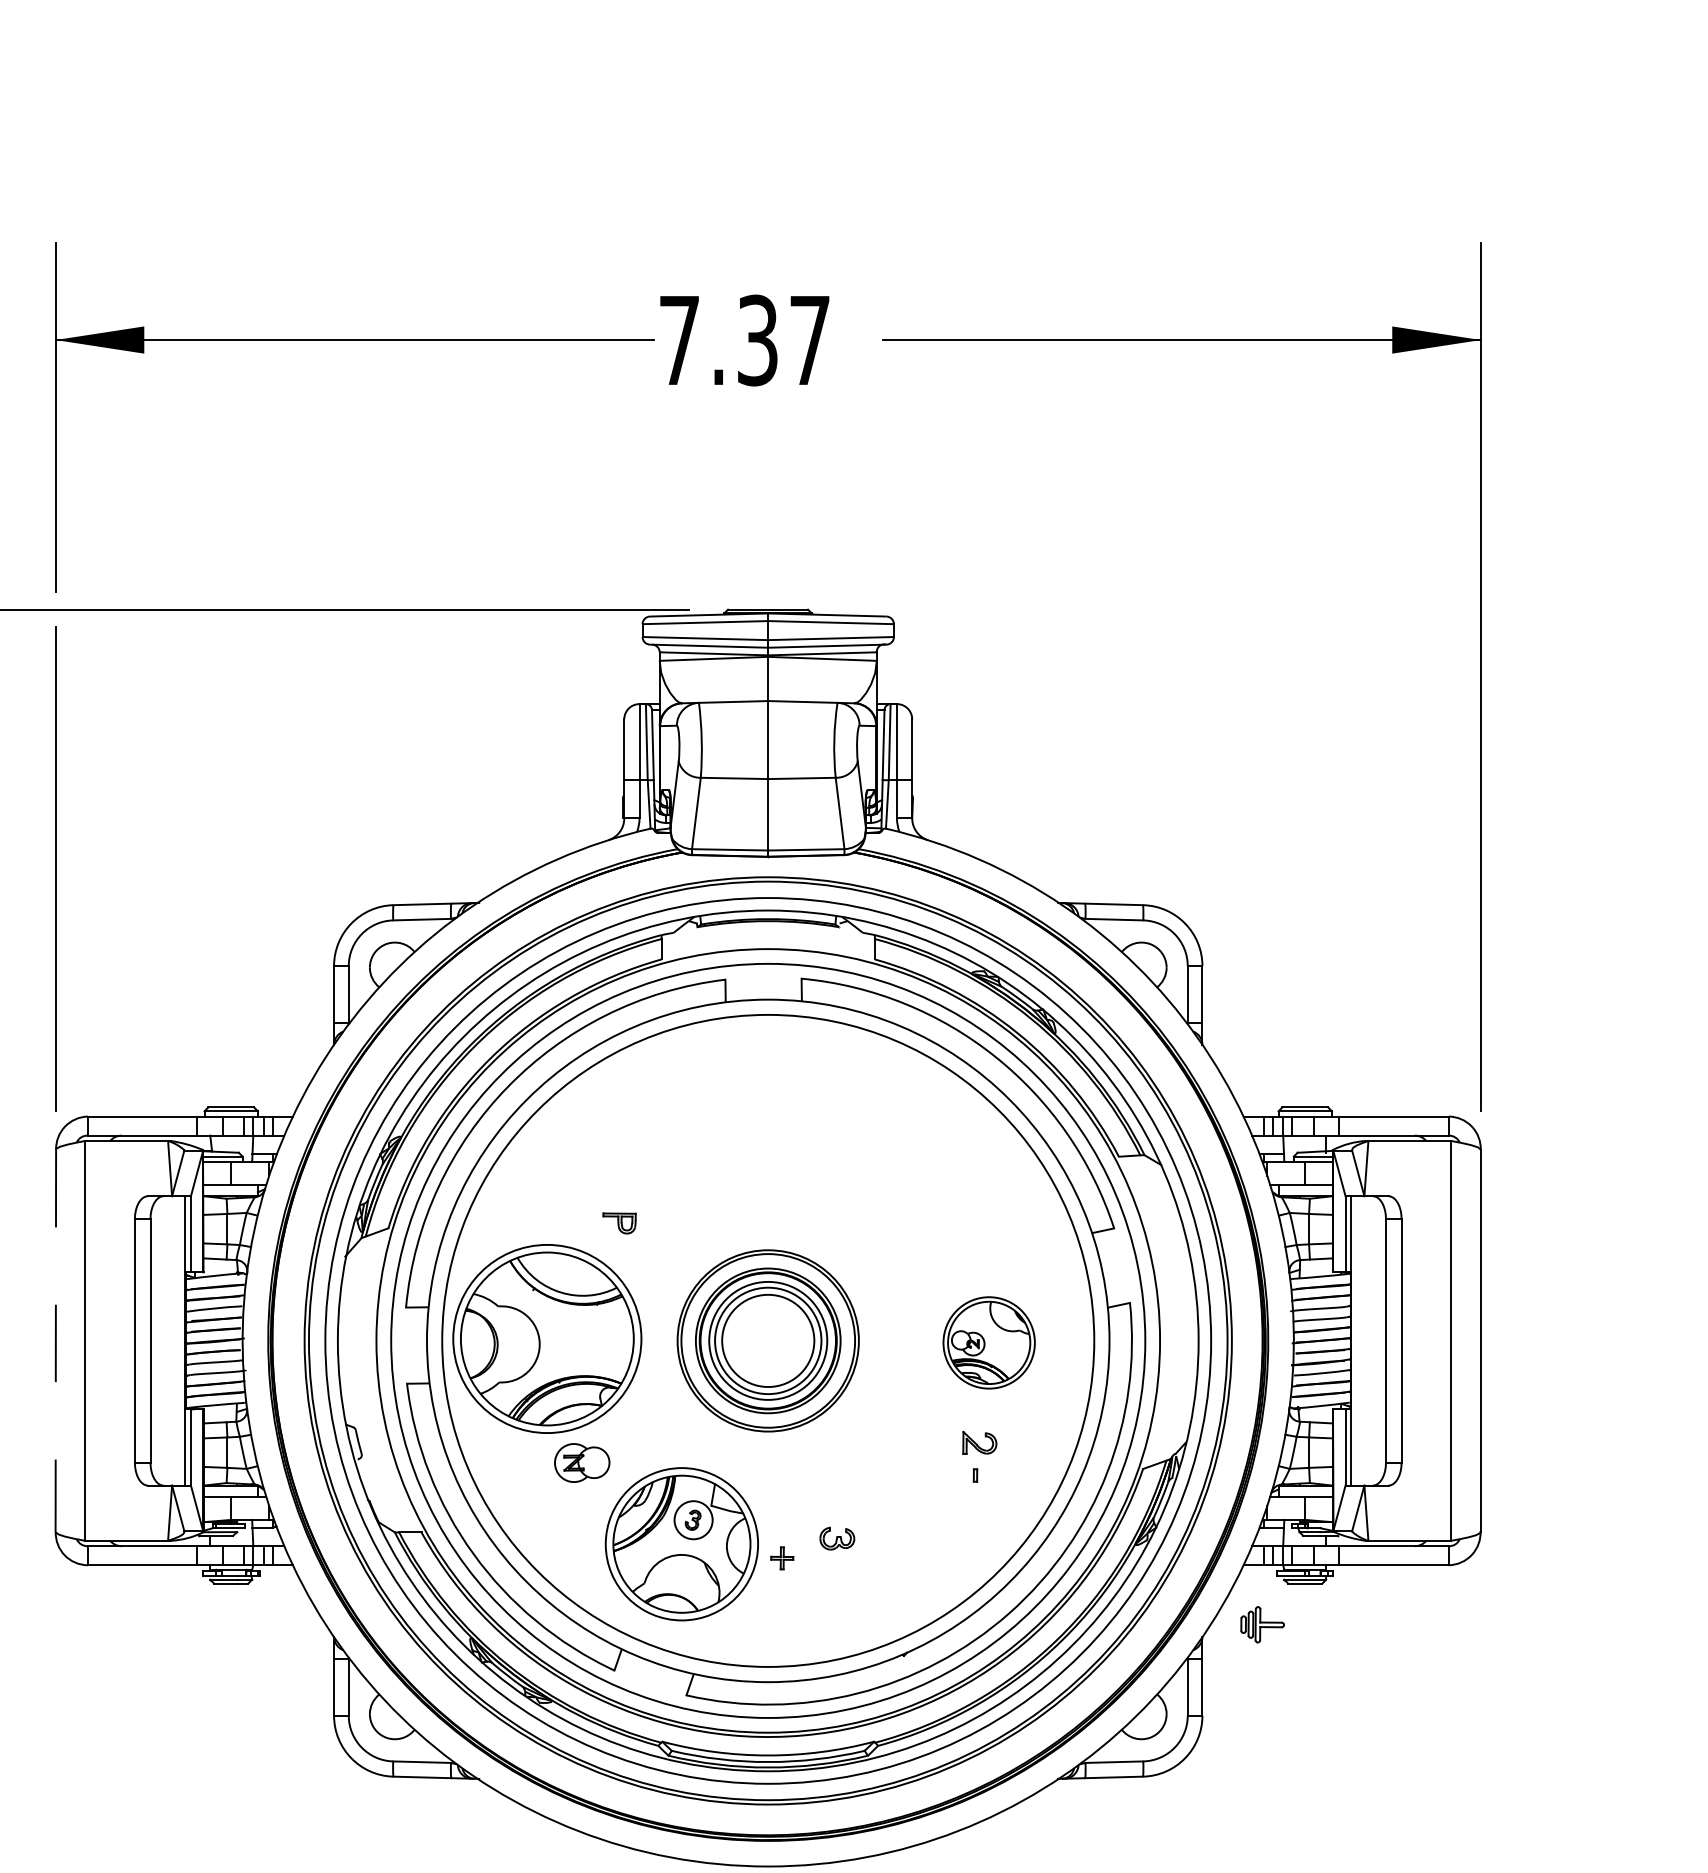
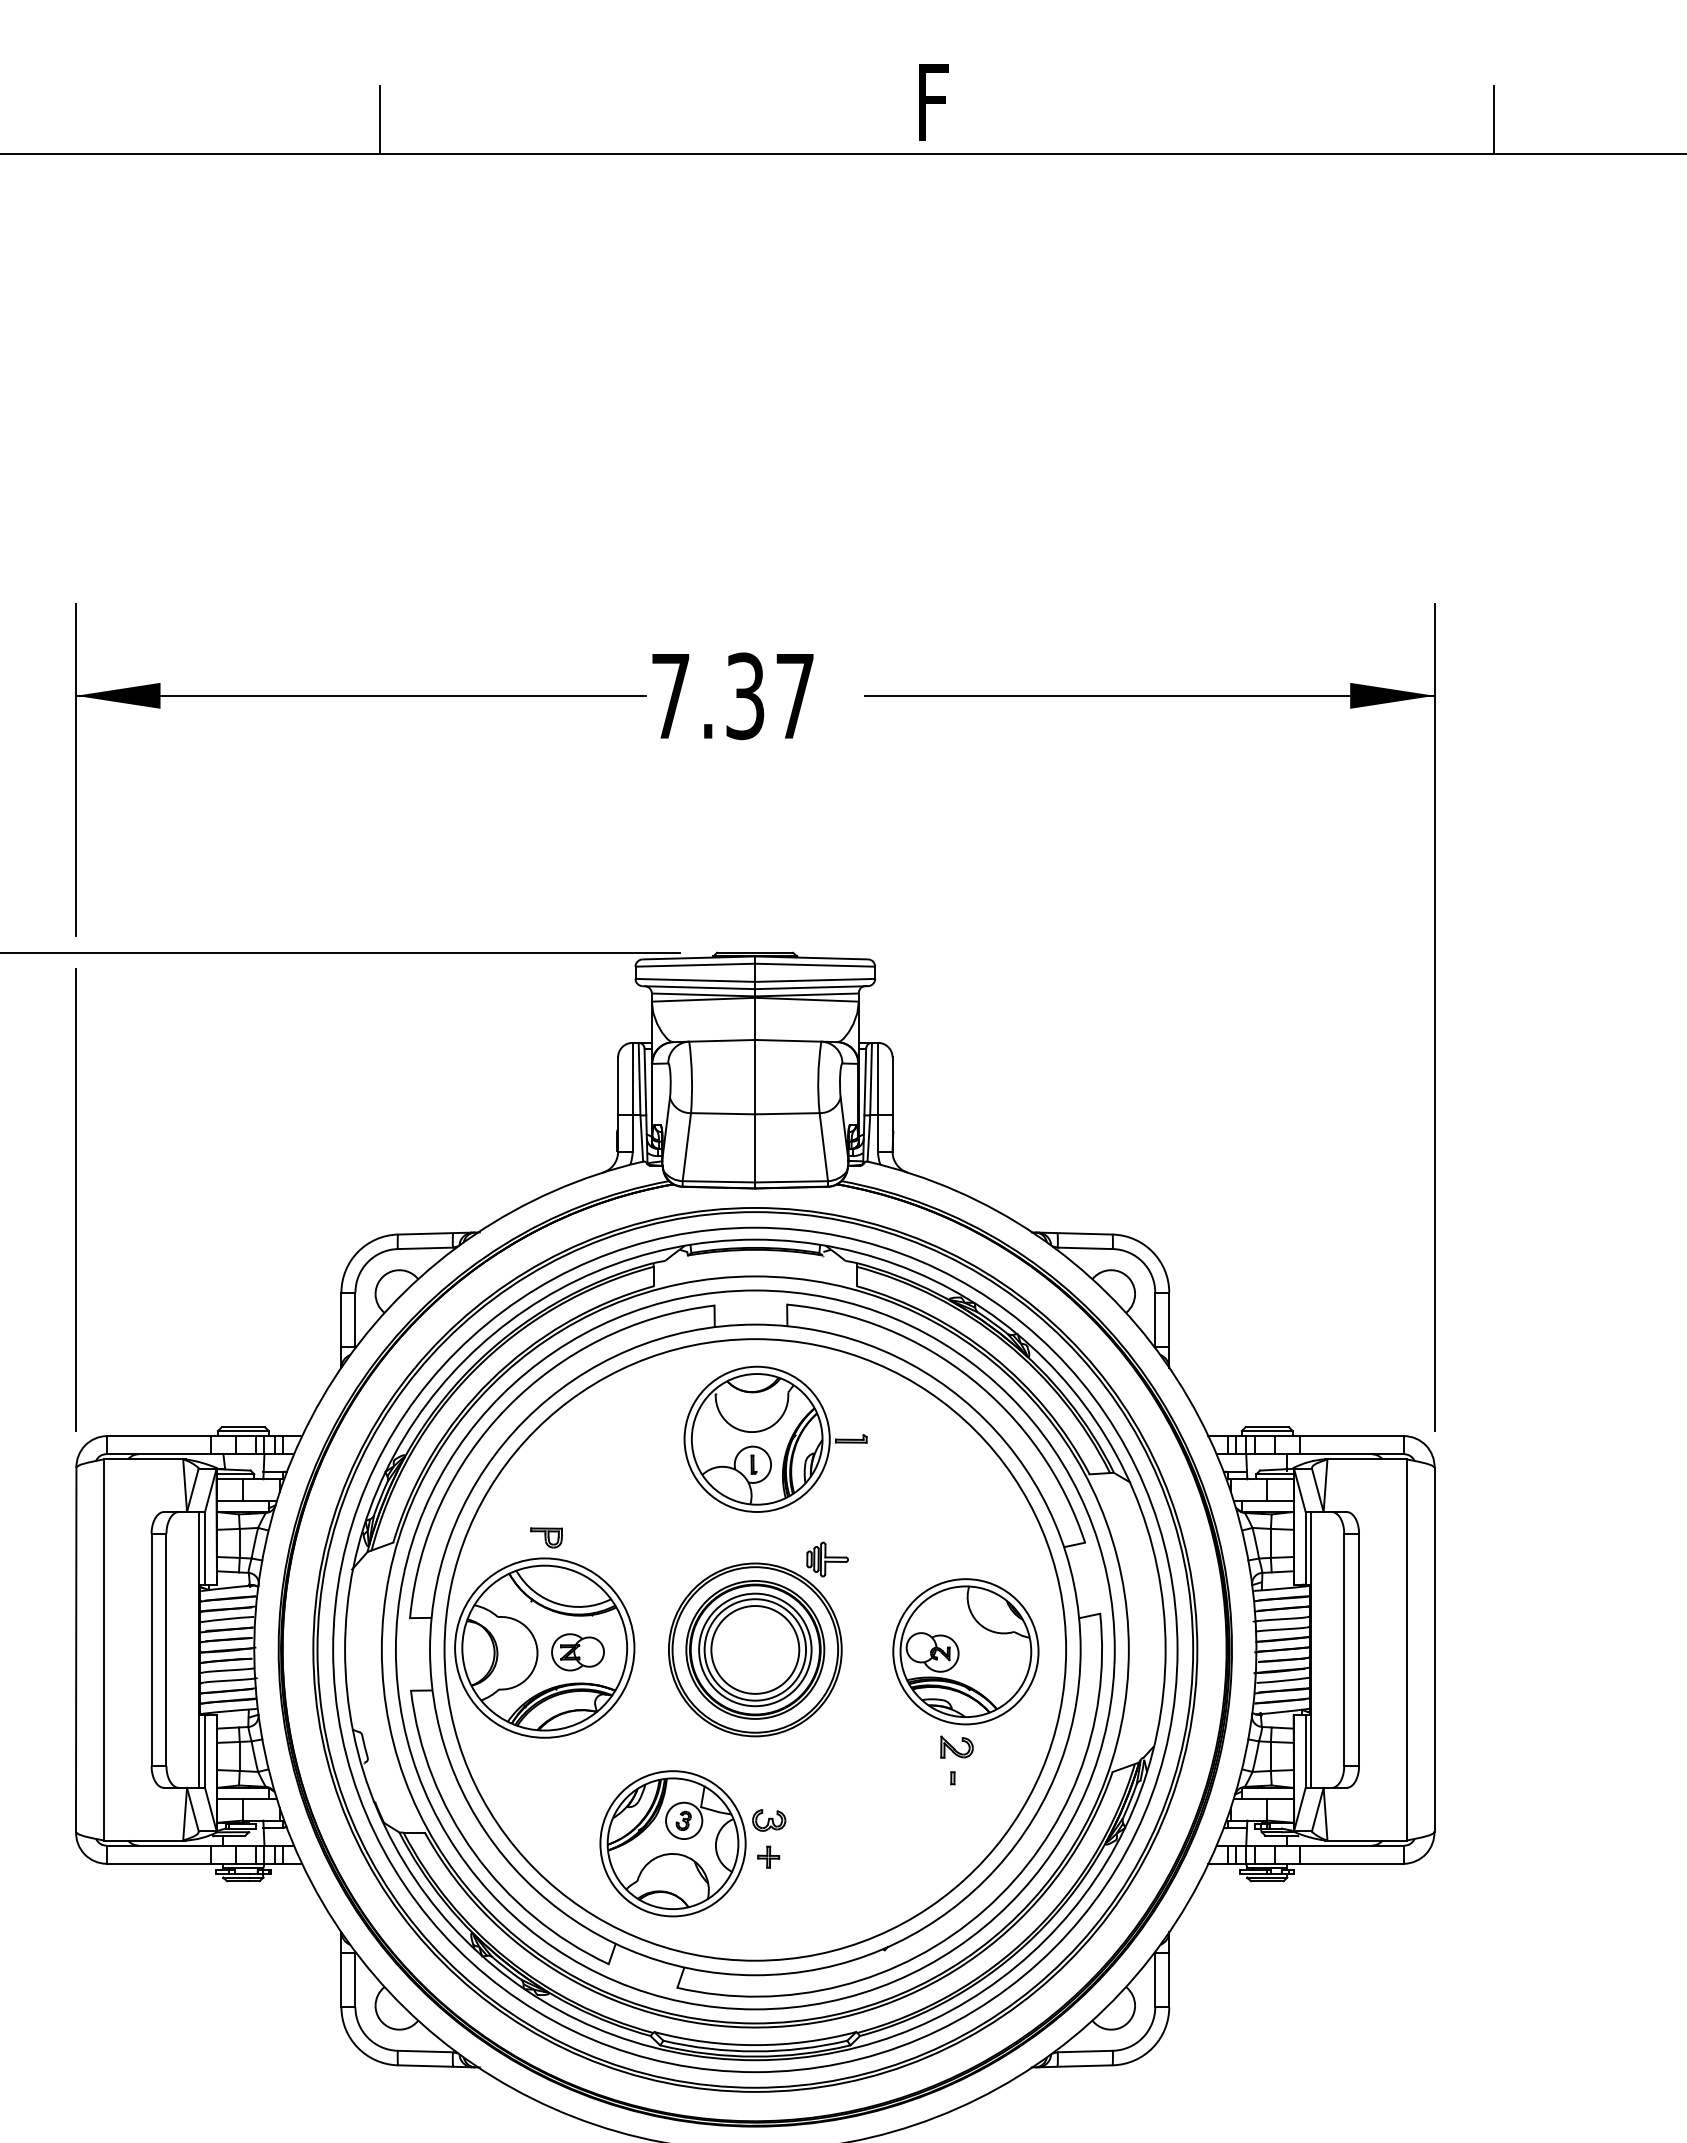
part: (789, 1119) -> (775, 1438), added
part: (619, 1222) -> (546, 1537), moved
line: (56, 1341) -> (76, 1650), dashed -> solid
part: (988, 1342) -> (965, 1651), size x1.67
part: (581, 1463) -> (577, 1652), moved
part: (837, 1538) -> (769, 1820), moved
part: (1262, 1624) -> (827, 1559), moved

